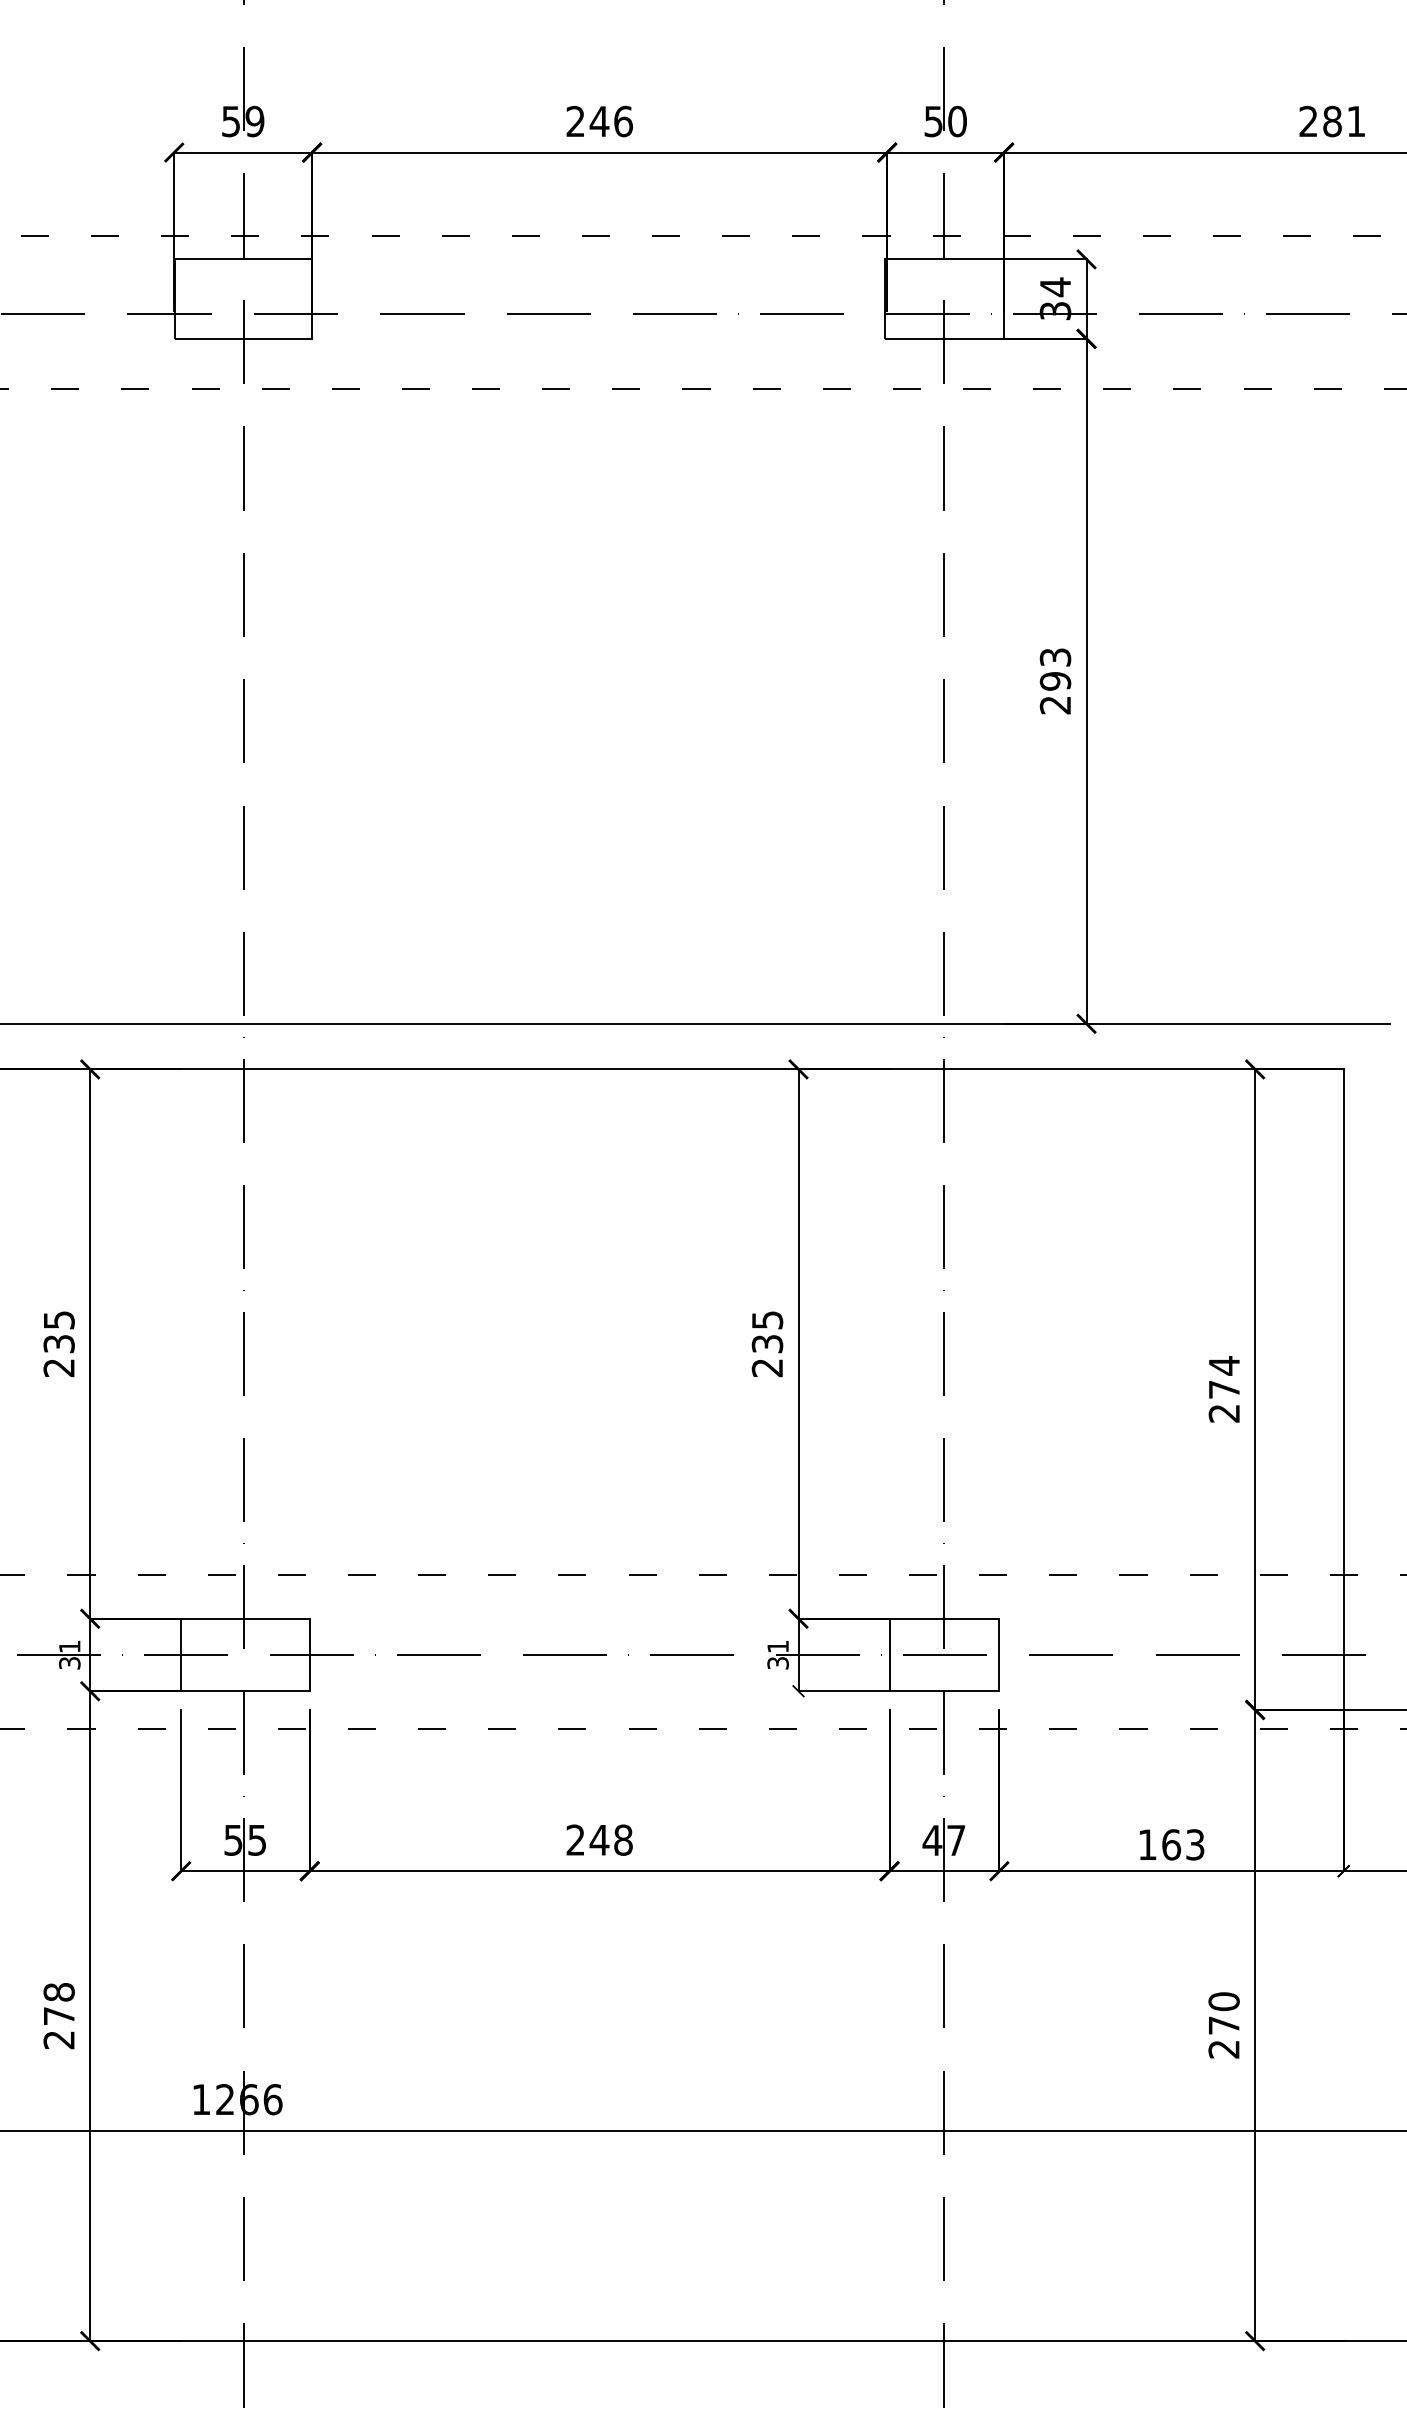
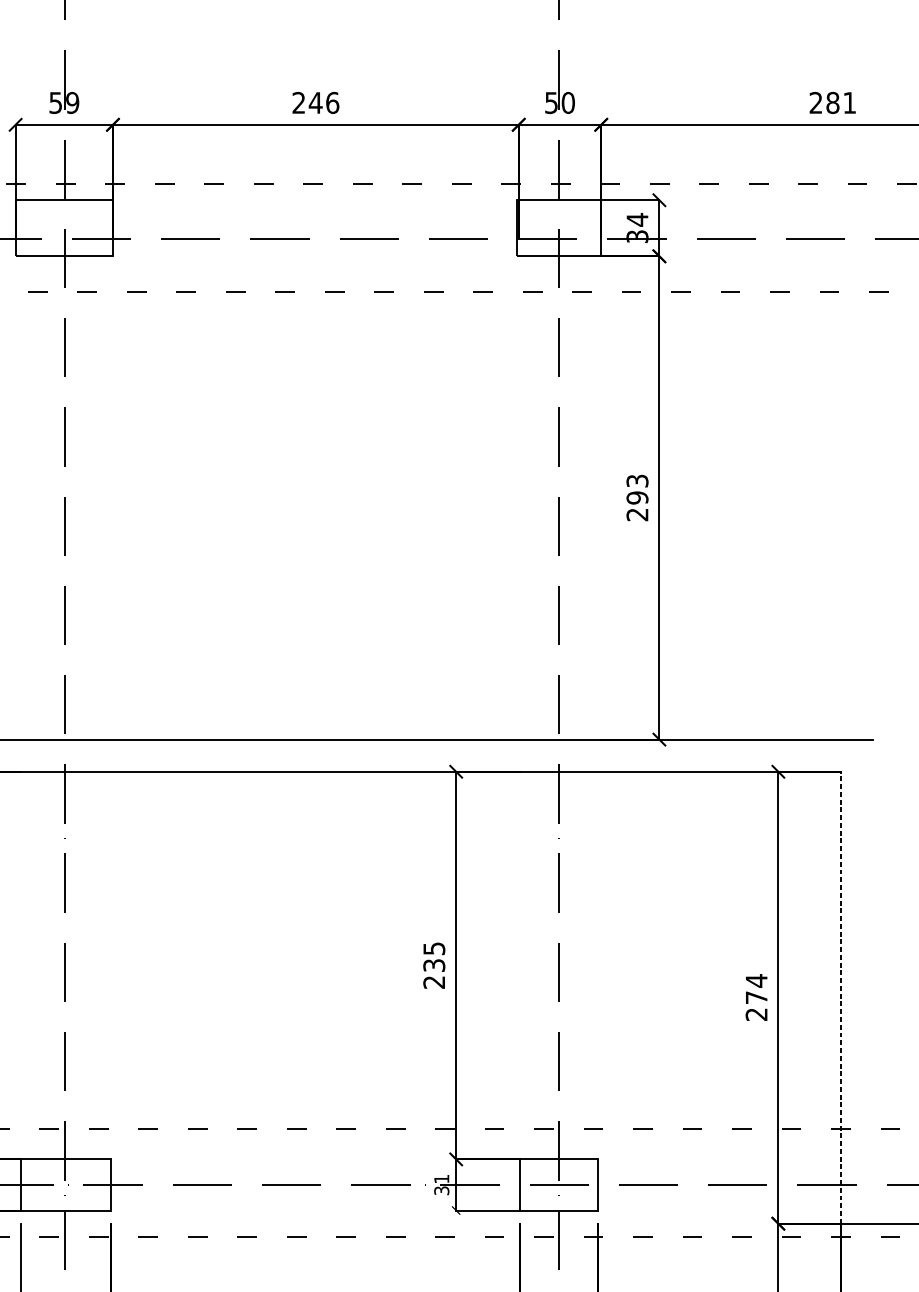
line: (1343, 1389) -> (840, 997), solid -> dashed

